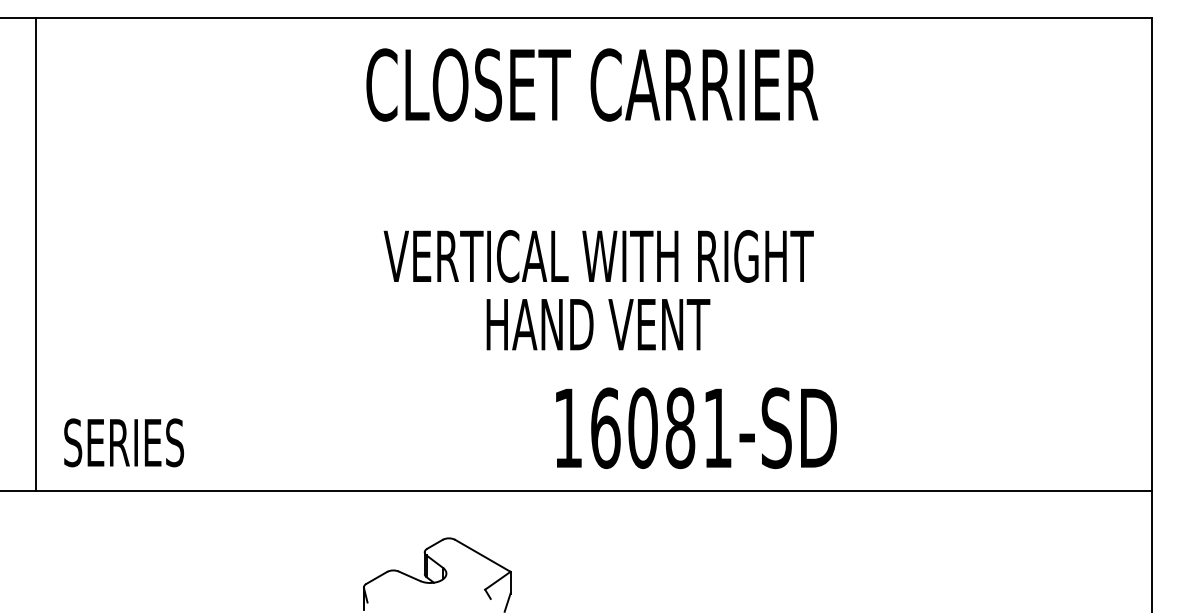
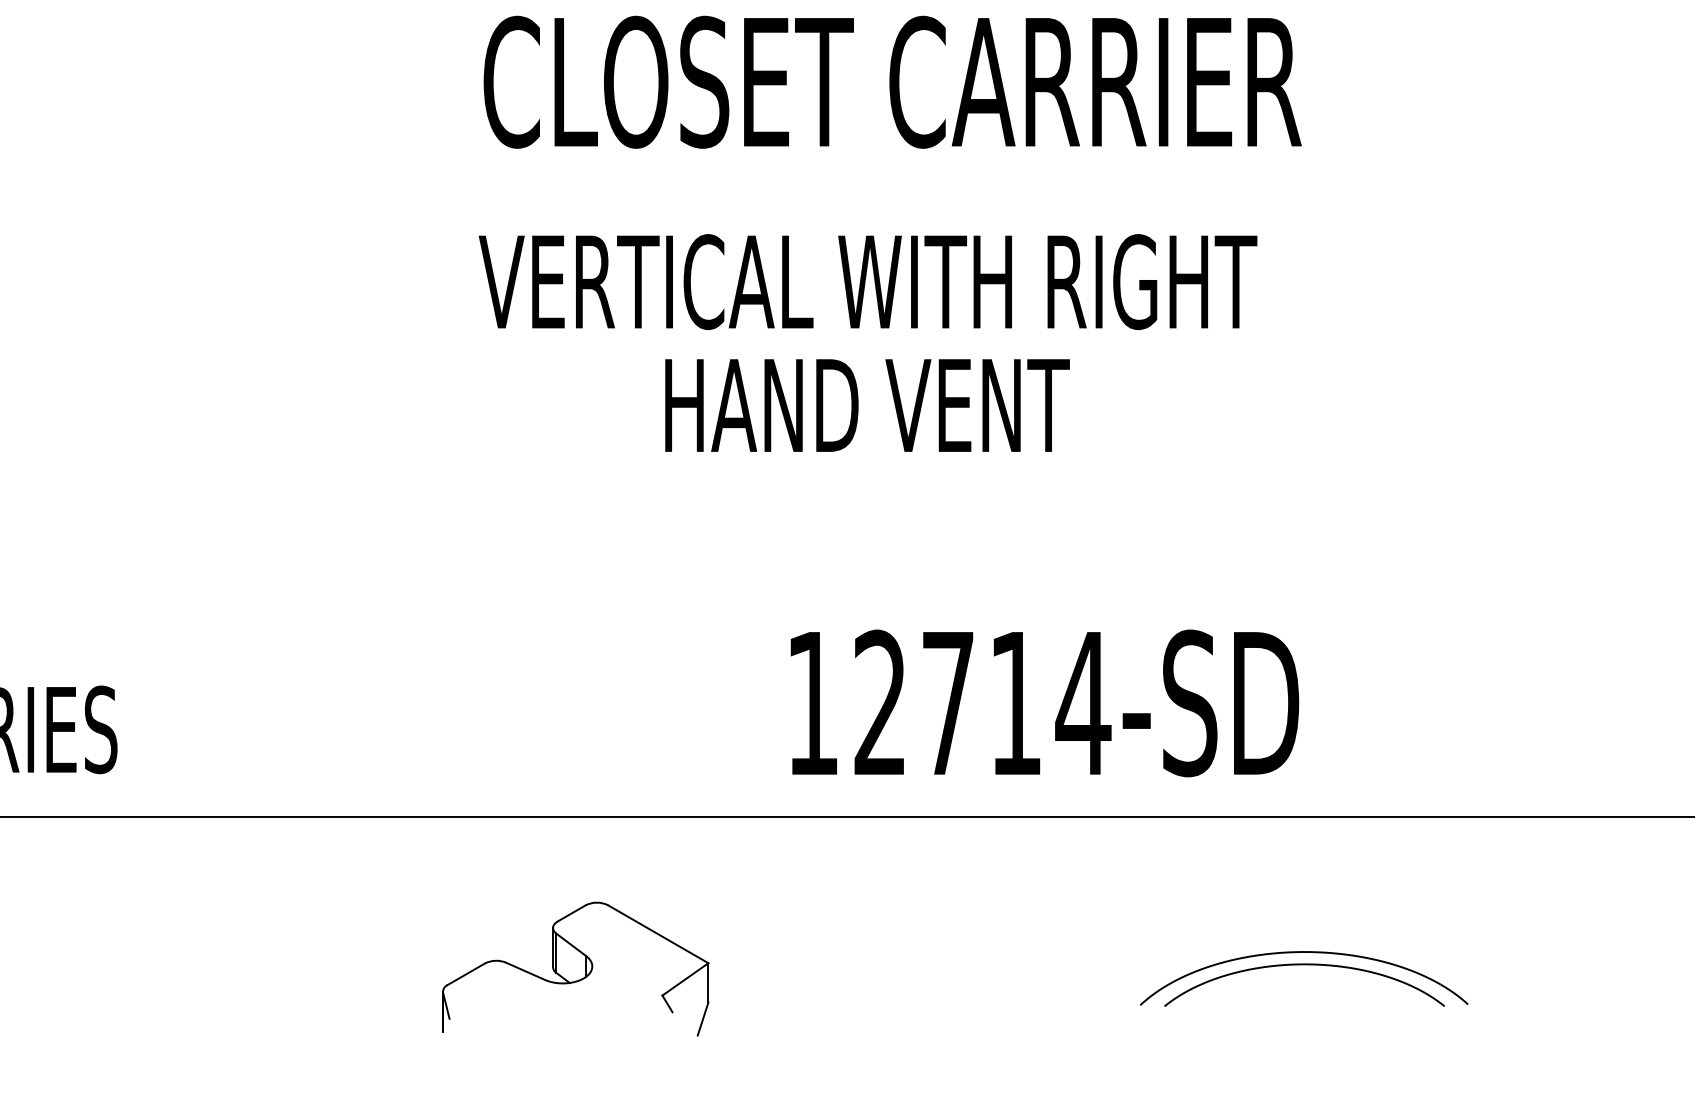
text: (592, 84) -> (892, 81), moved
text: (598, 290) -> (867, 343), moved
text: (662, 428) -> (983, 703), 16081-SD -> 12714-SD
part: (839, 573) -> (1303, 966), added

